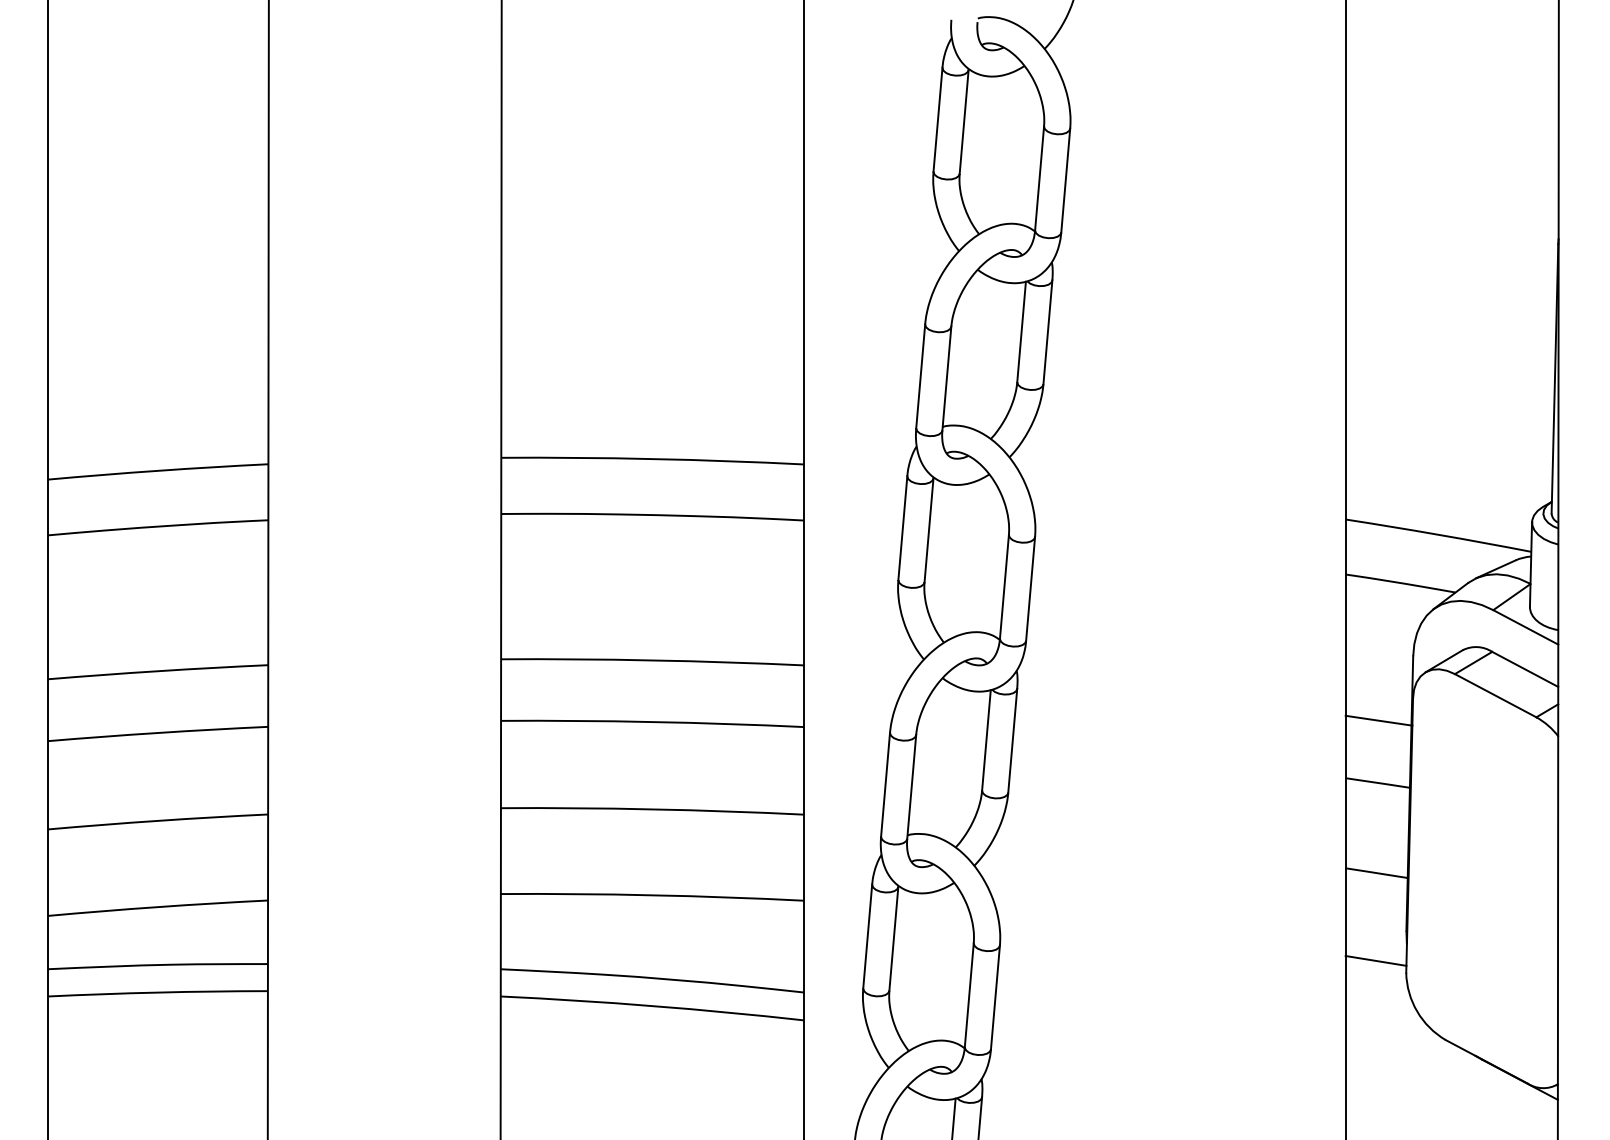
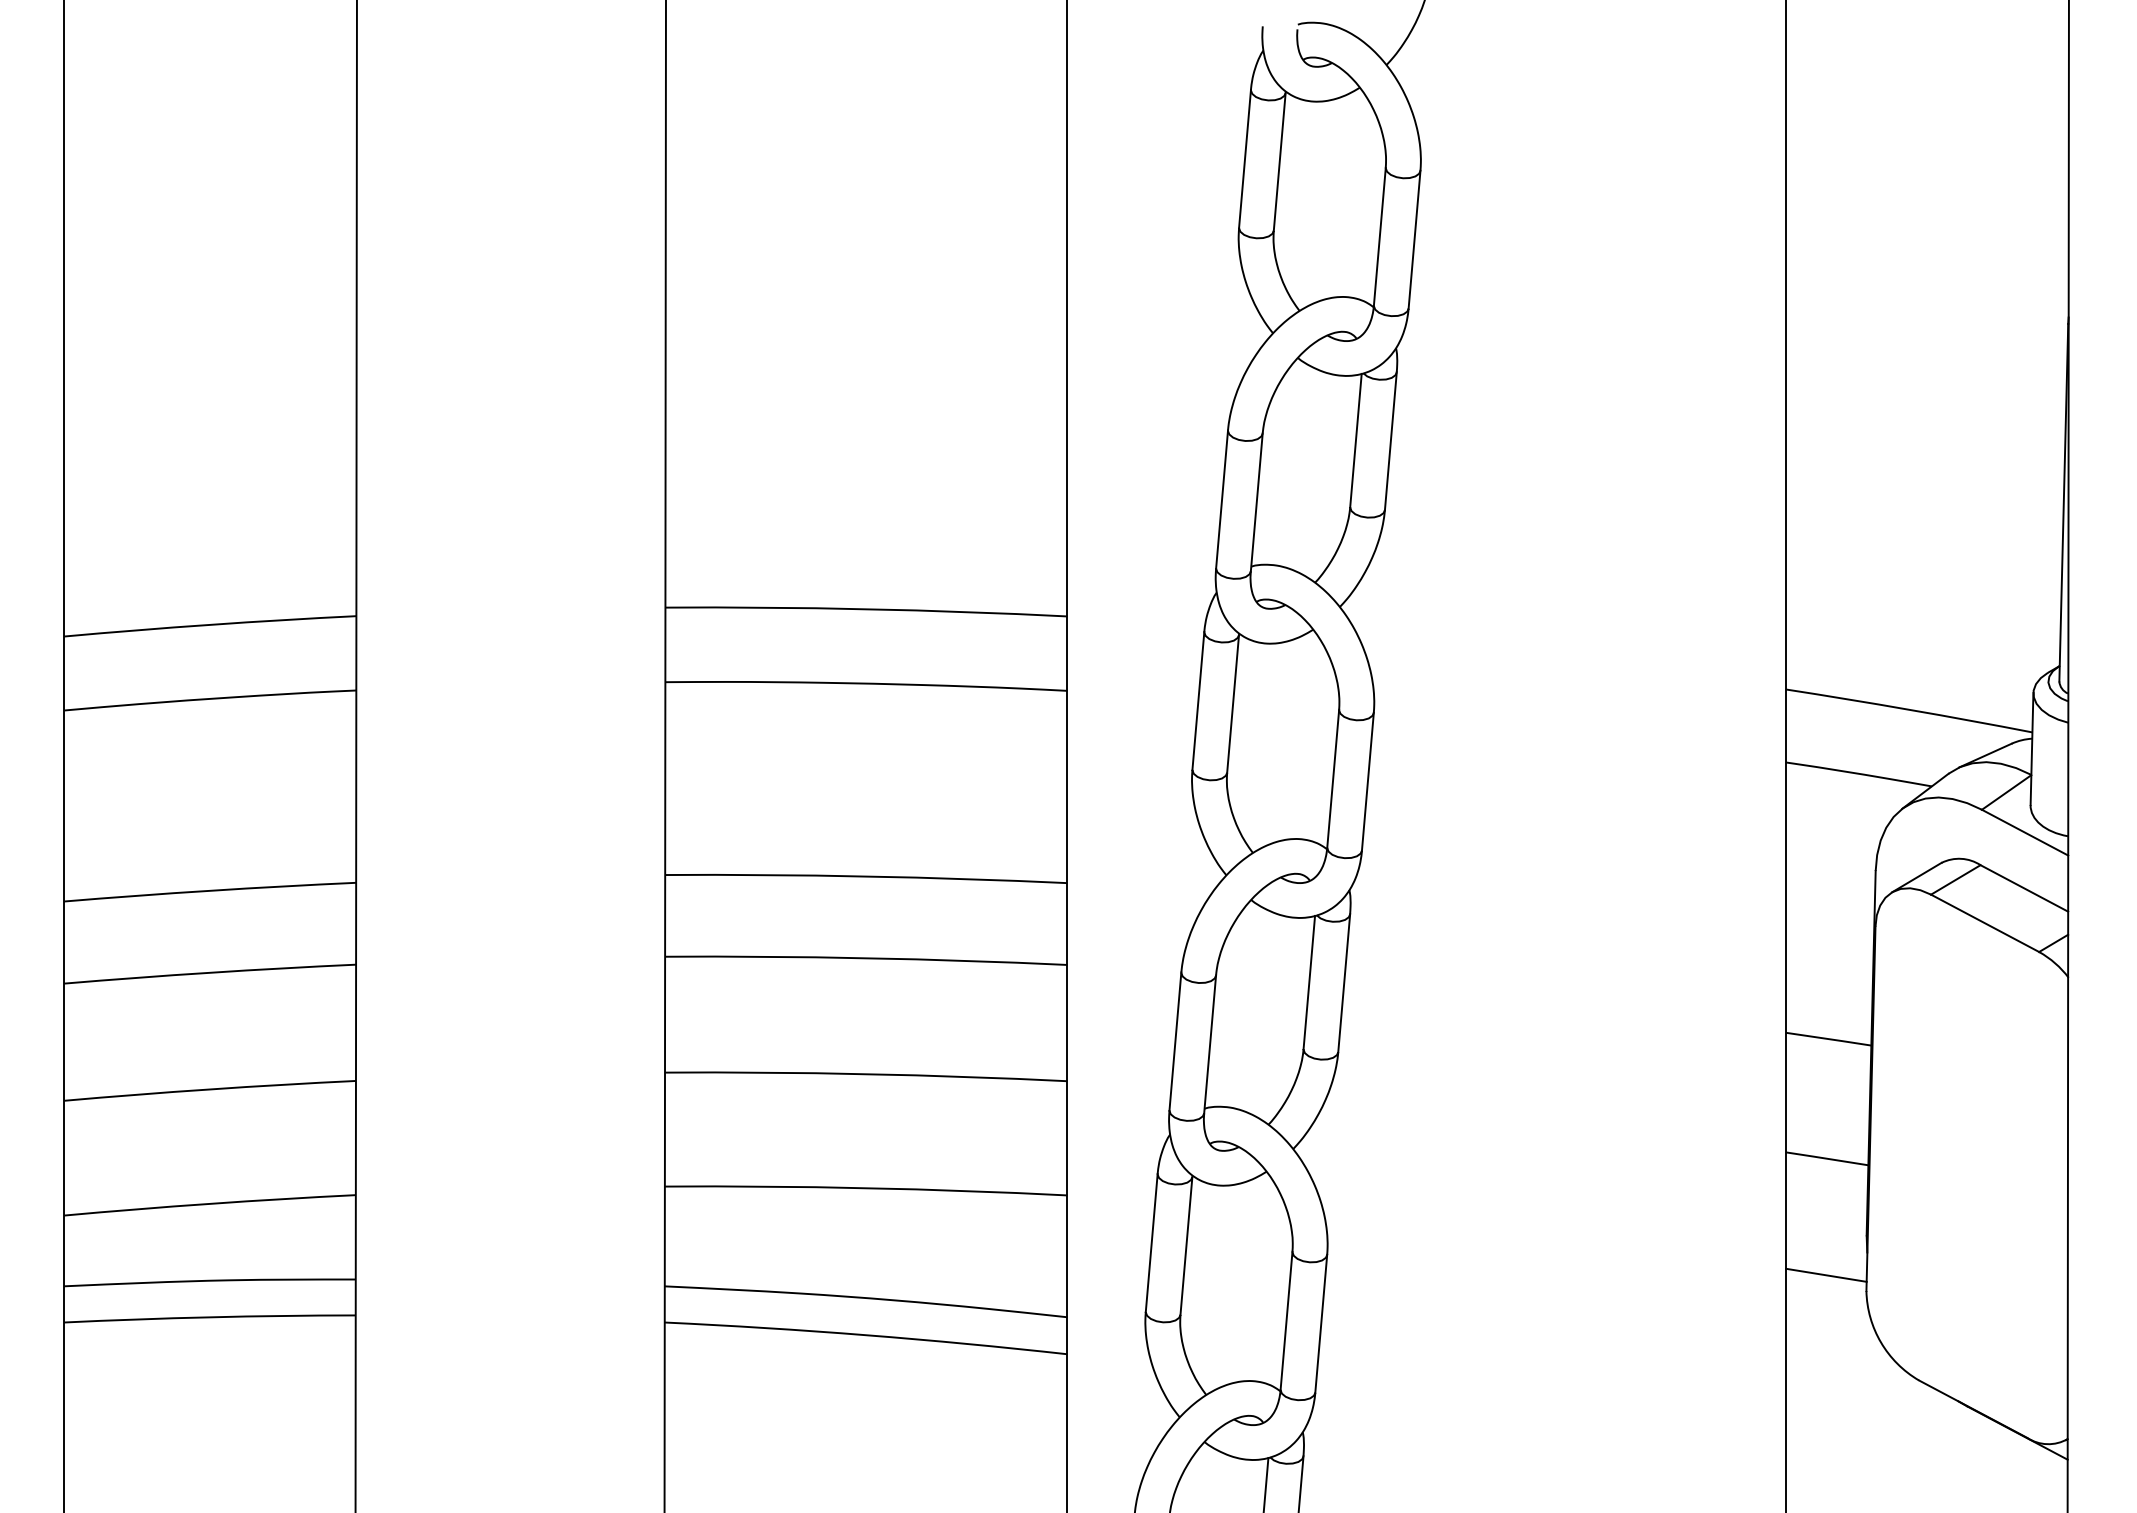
line: (1379, 720) -> (1830, 956), removed

